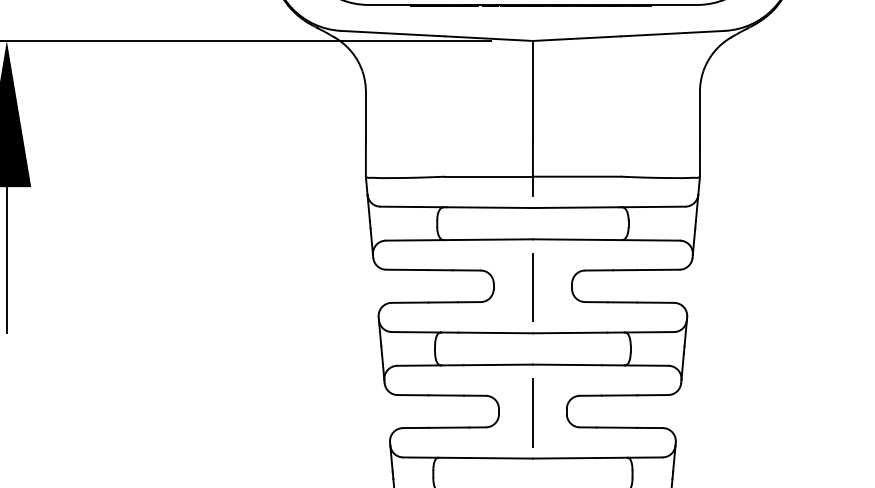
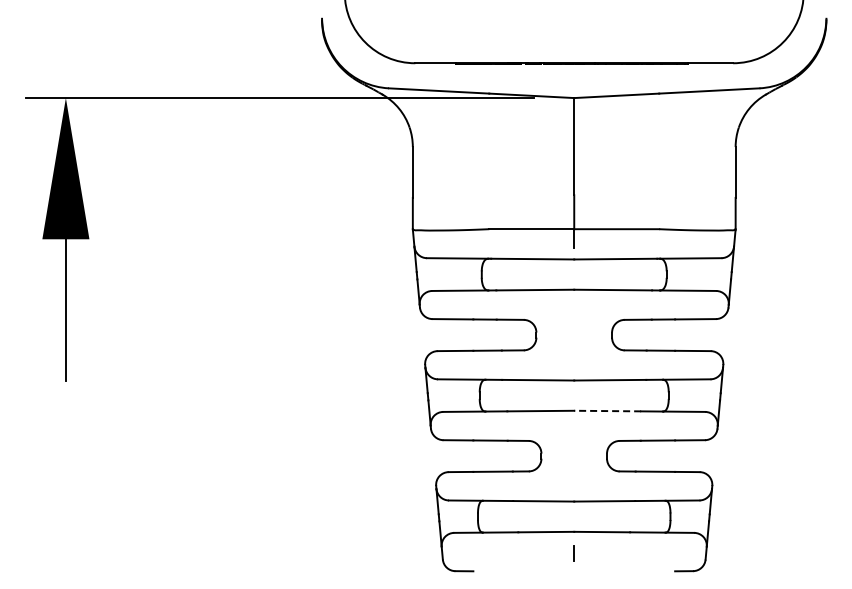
line: (532, 287) -> (573, 336), removed
line: (567, 365) -> (607, 411), solid -> dashed
line: (532, 412) -> (573, 457), removed

